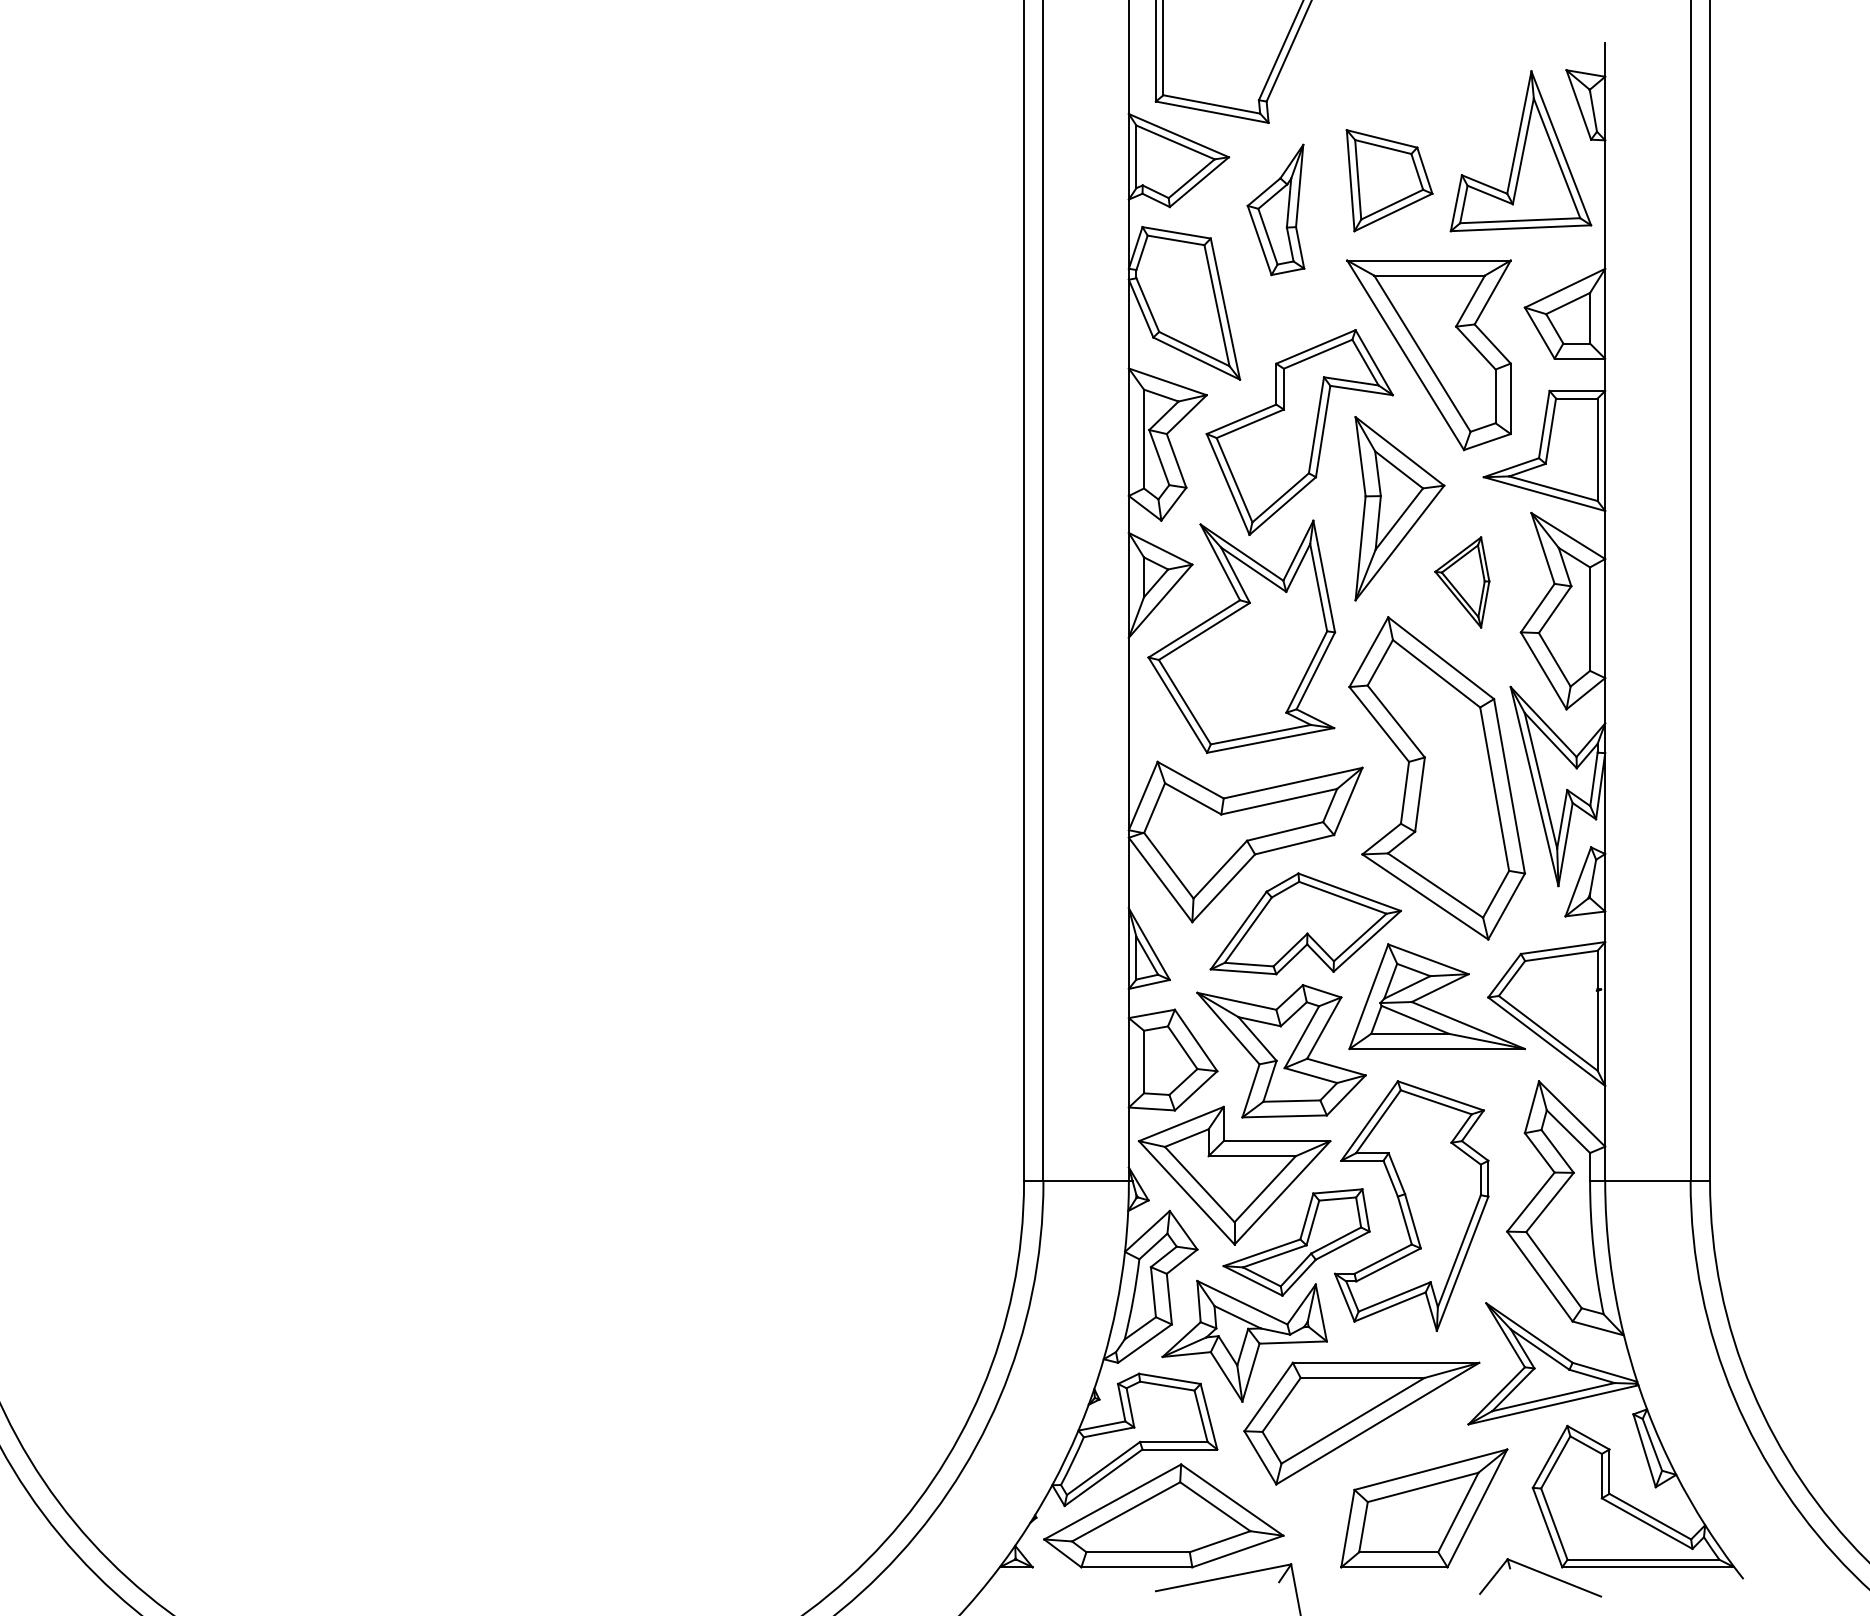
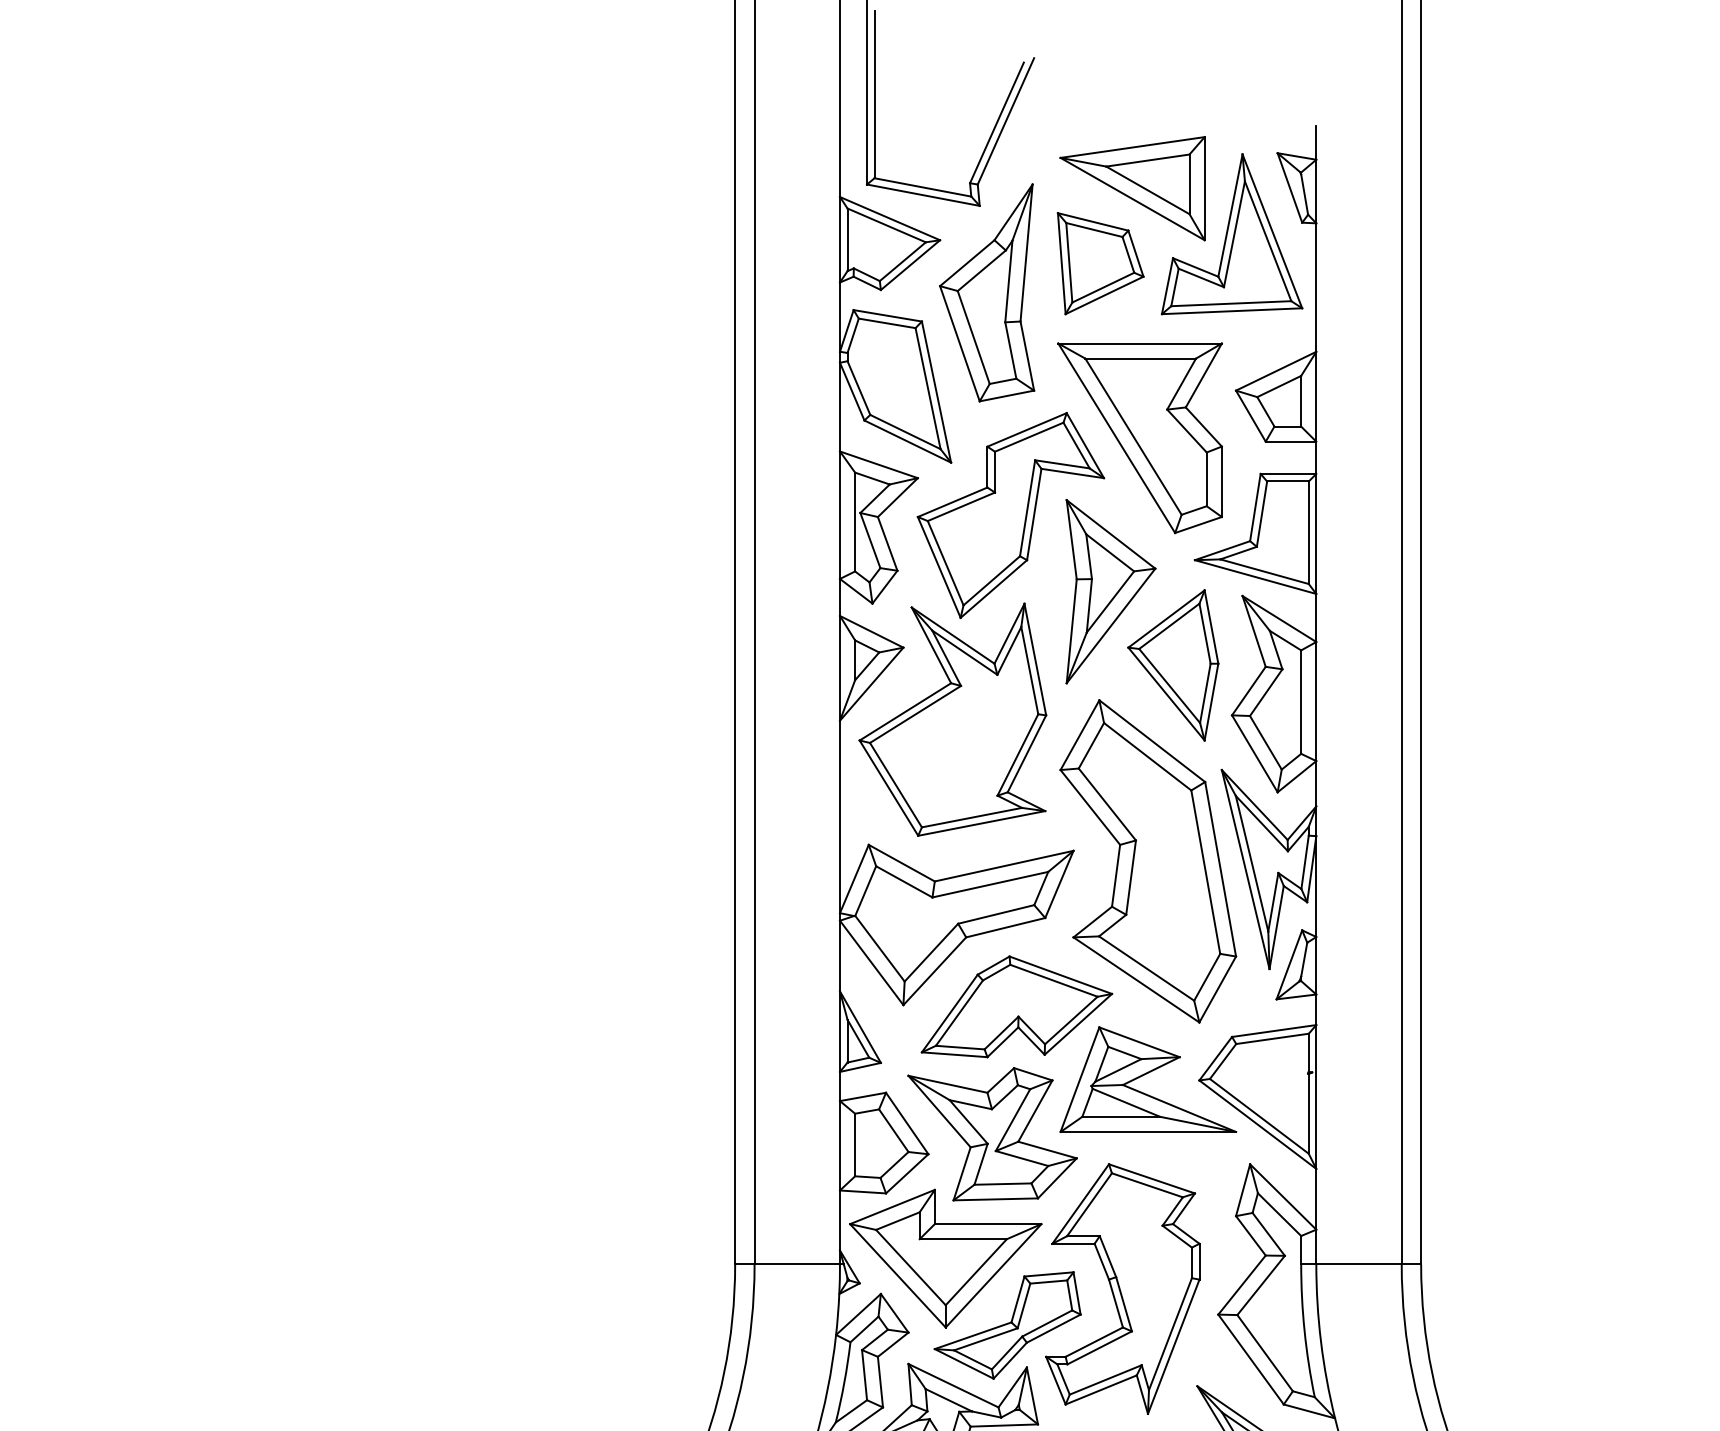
part: (1421, 105) -> (1132, 188), added
part: (1275, 209) -> (986, 292), size x1.67
part: (1462, 582) -> (1173, 665), size x1.67

